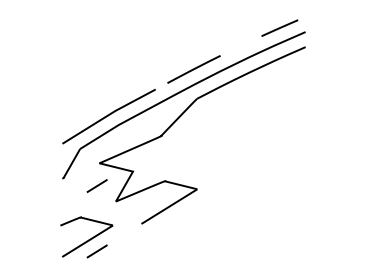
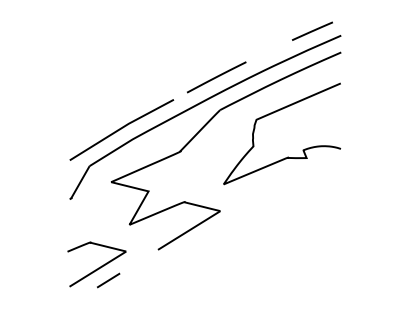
curve: (247, 100) -> (276, 112), added
line: (97, 186) -> (108, 207), removed

